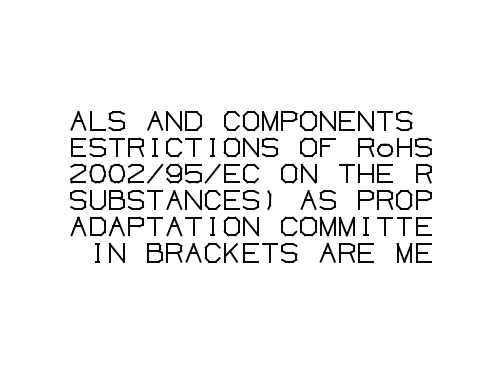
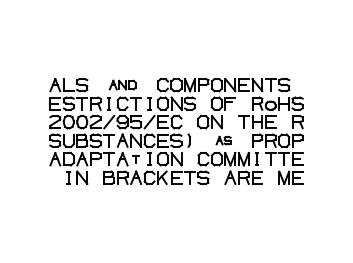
part: (174, 120) -> (122, 84), size x0.7
part: (317, 199) -> (223, 140), size x0.6
part: (193, 226) -> (136, 159), size x0.6

